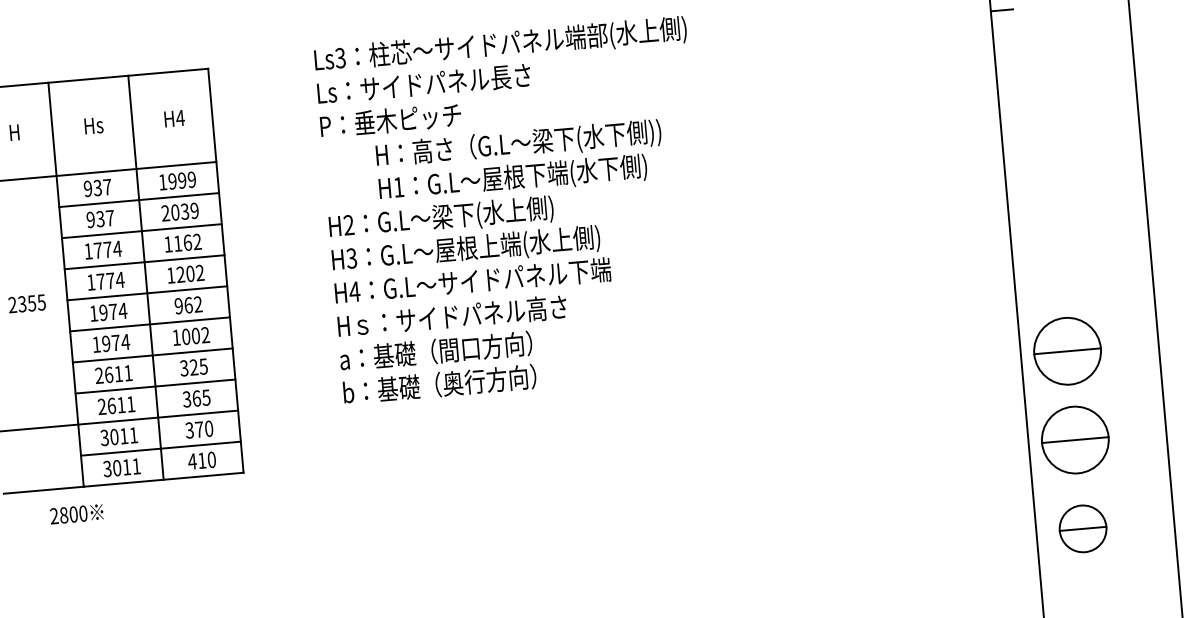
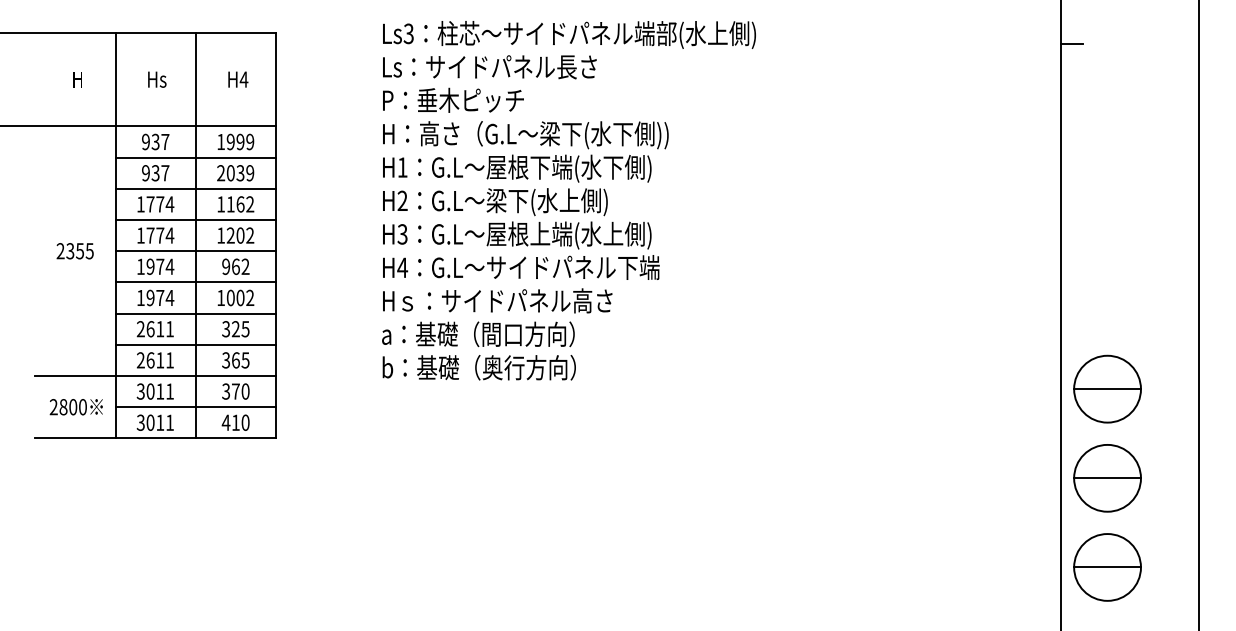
text: (519, 160) -> (525, 151), moved
text: (75, 514) -> (75, 407), moved
part: (1083, 528) -> (1107, 567), size x1.43

